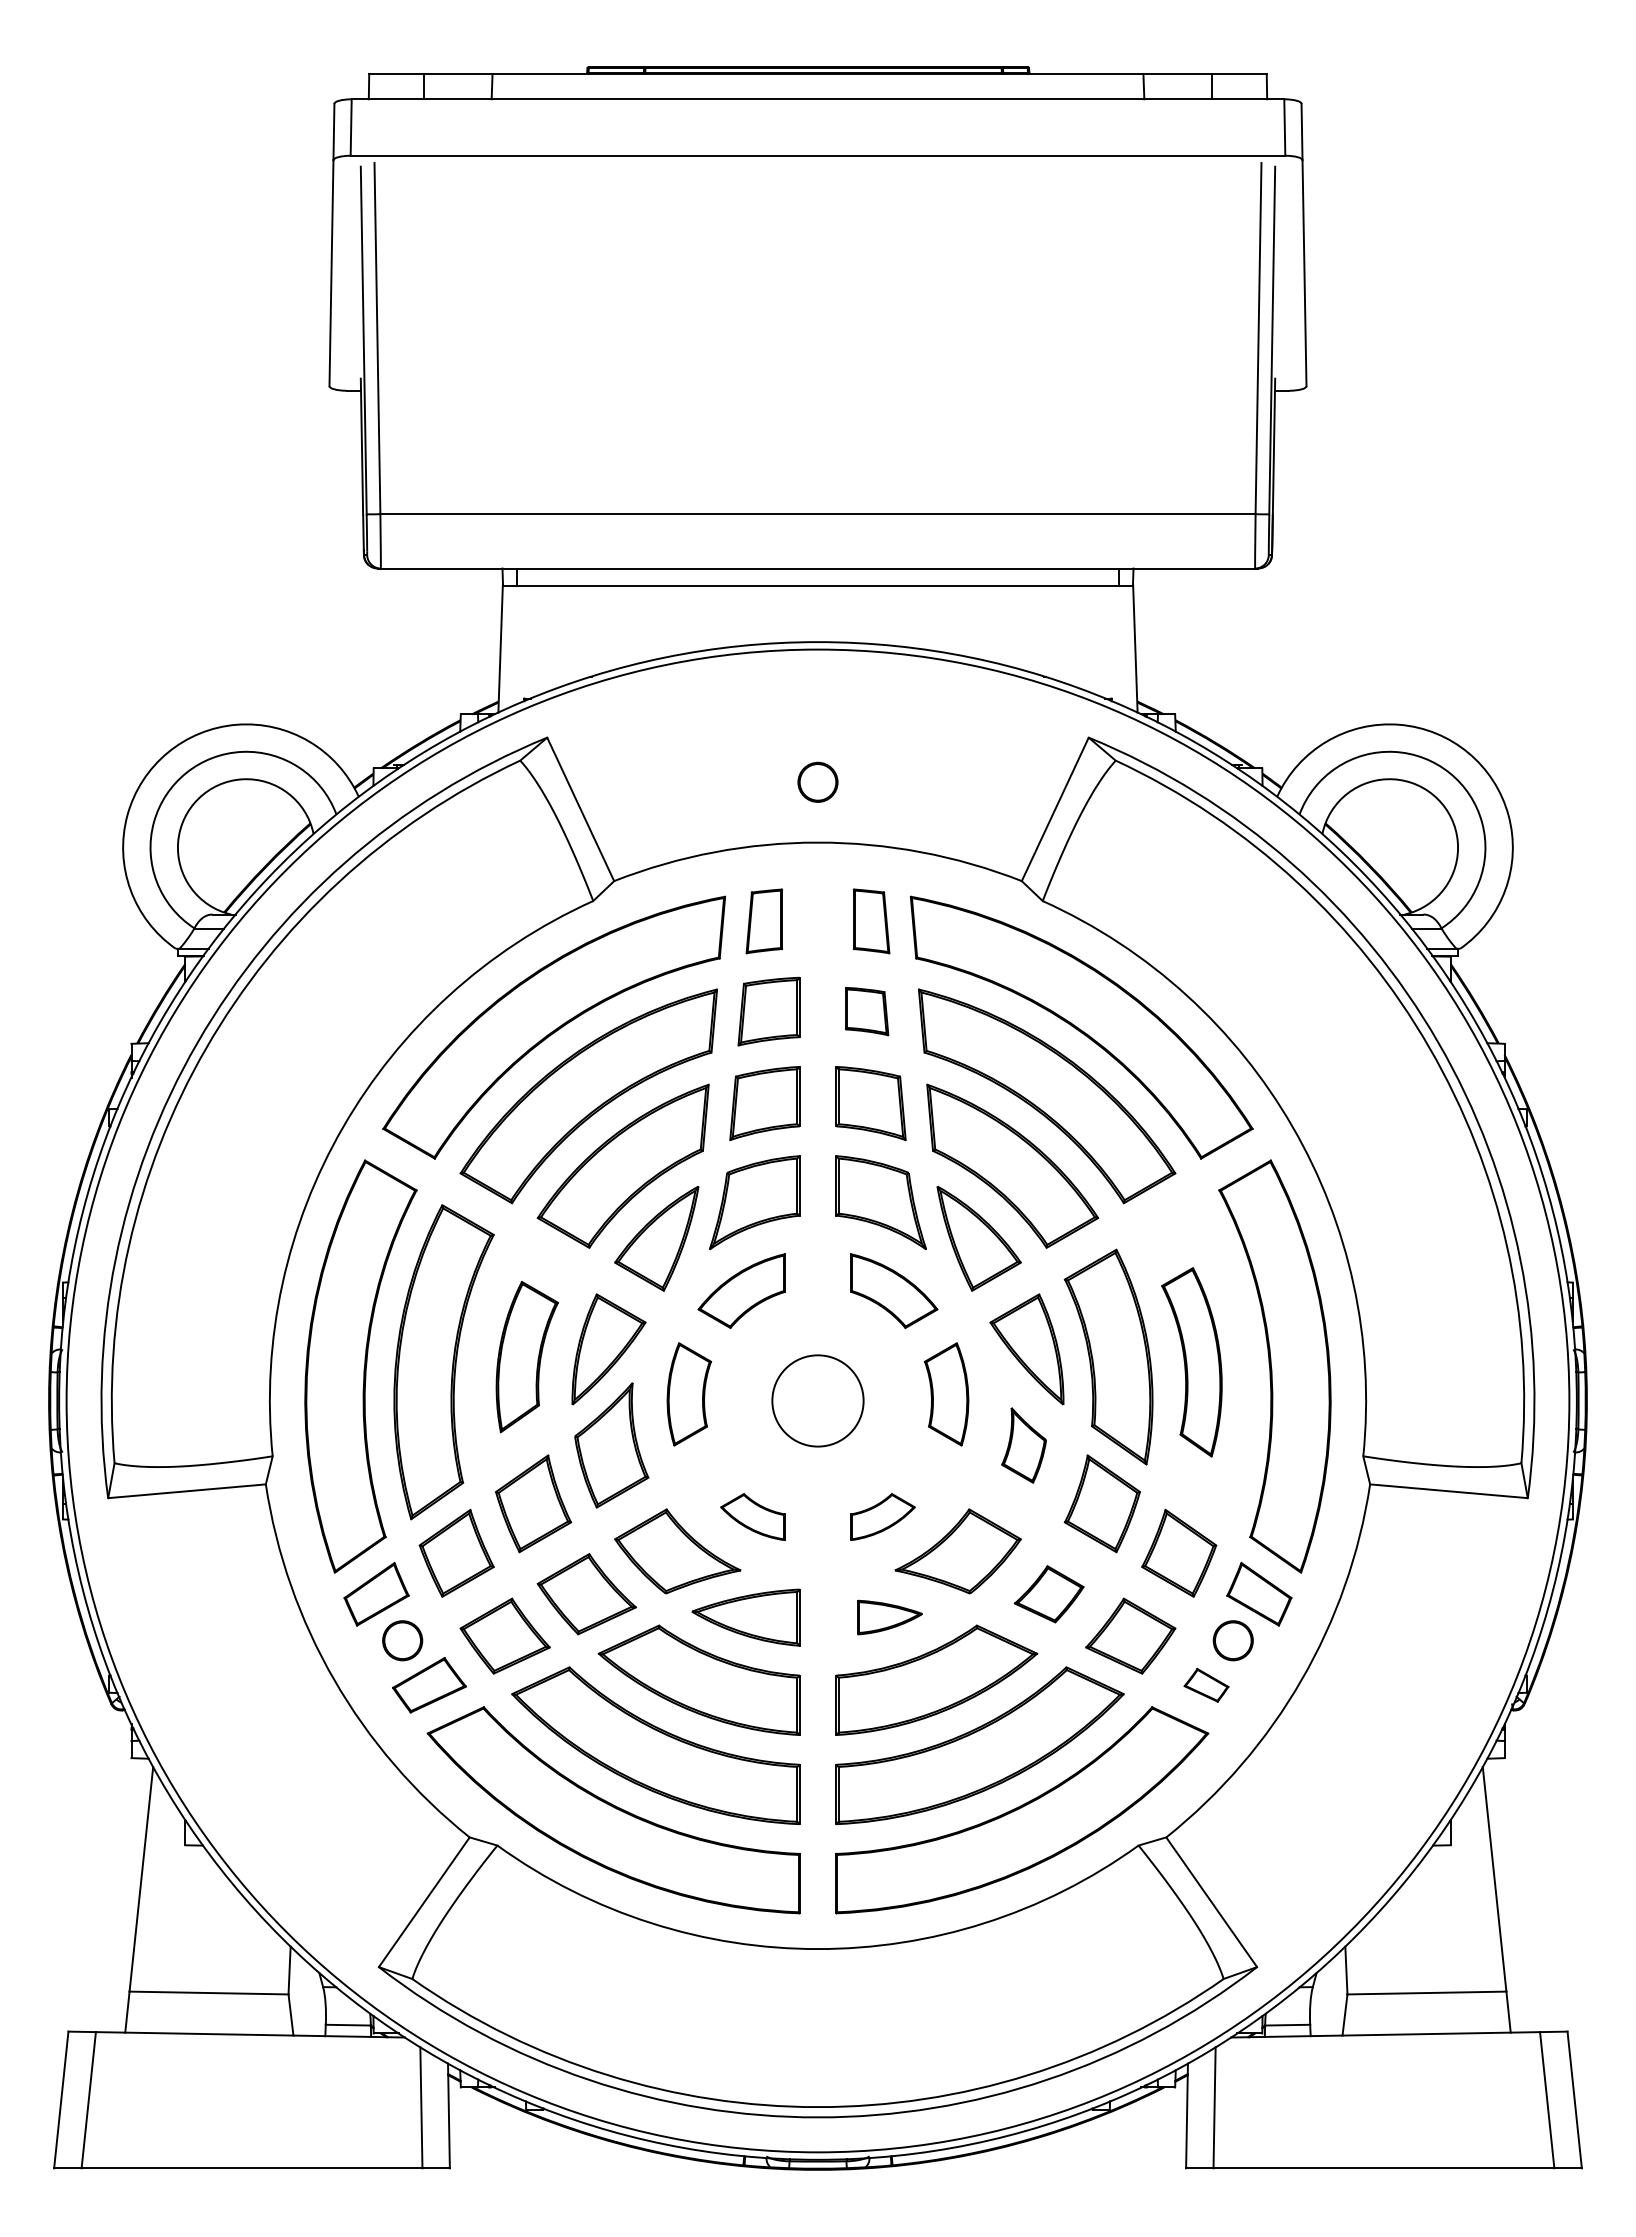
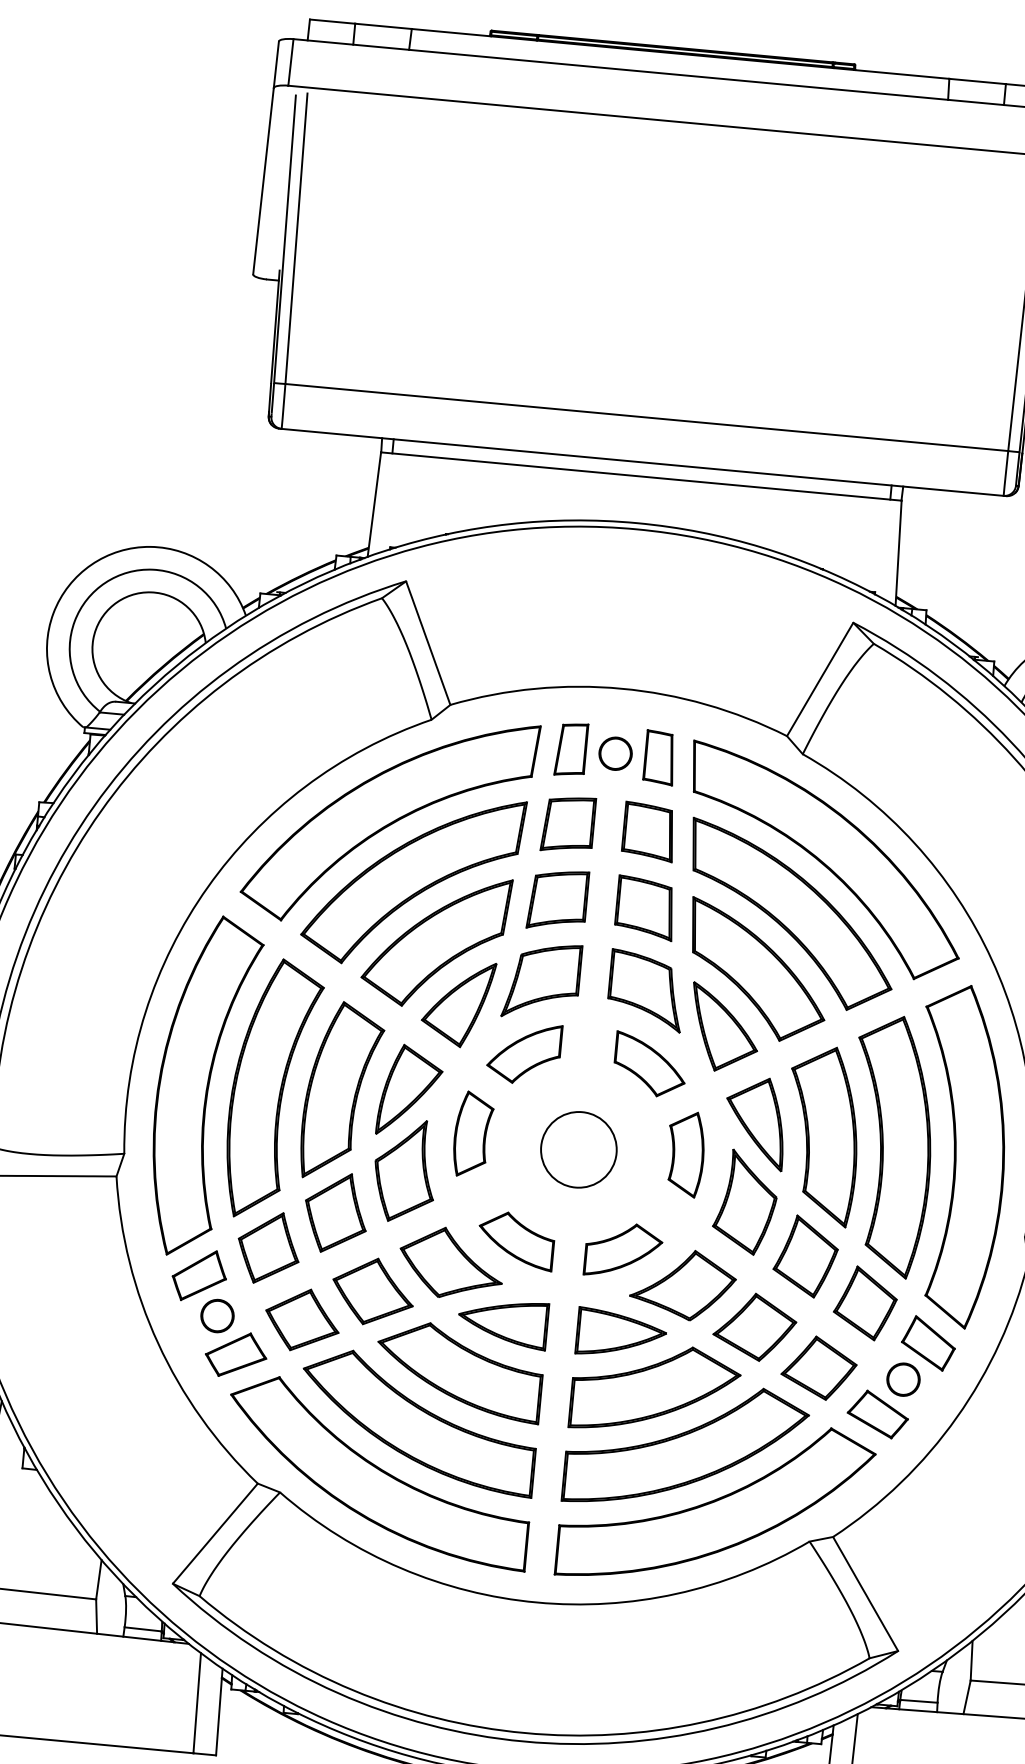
part: (817, 781) -> (615, 753), moved
part: (866, 1011) -> (648, 831), size x1.43
part: (527, 1356) -> (342, 1090), size x1.43
part: (1191, 1362) -> (890, 1146), size x1.67
part: (1023, 1445) -> (745, 1202), size x1.67
part: (752, 1516) -> (515, 1240), size x1.43
part: (882, 1516) -> (623, 1250), size x1.43
part: (1049, 1594) -> (755, 1327), size x1.43
part: (889, 1617) -> (621, 1334), size x1.67
part: (1206, 1685) -> (877, 1414), size x1.67

